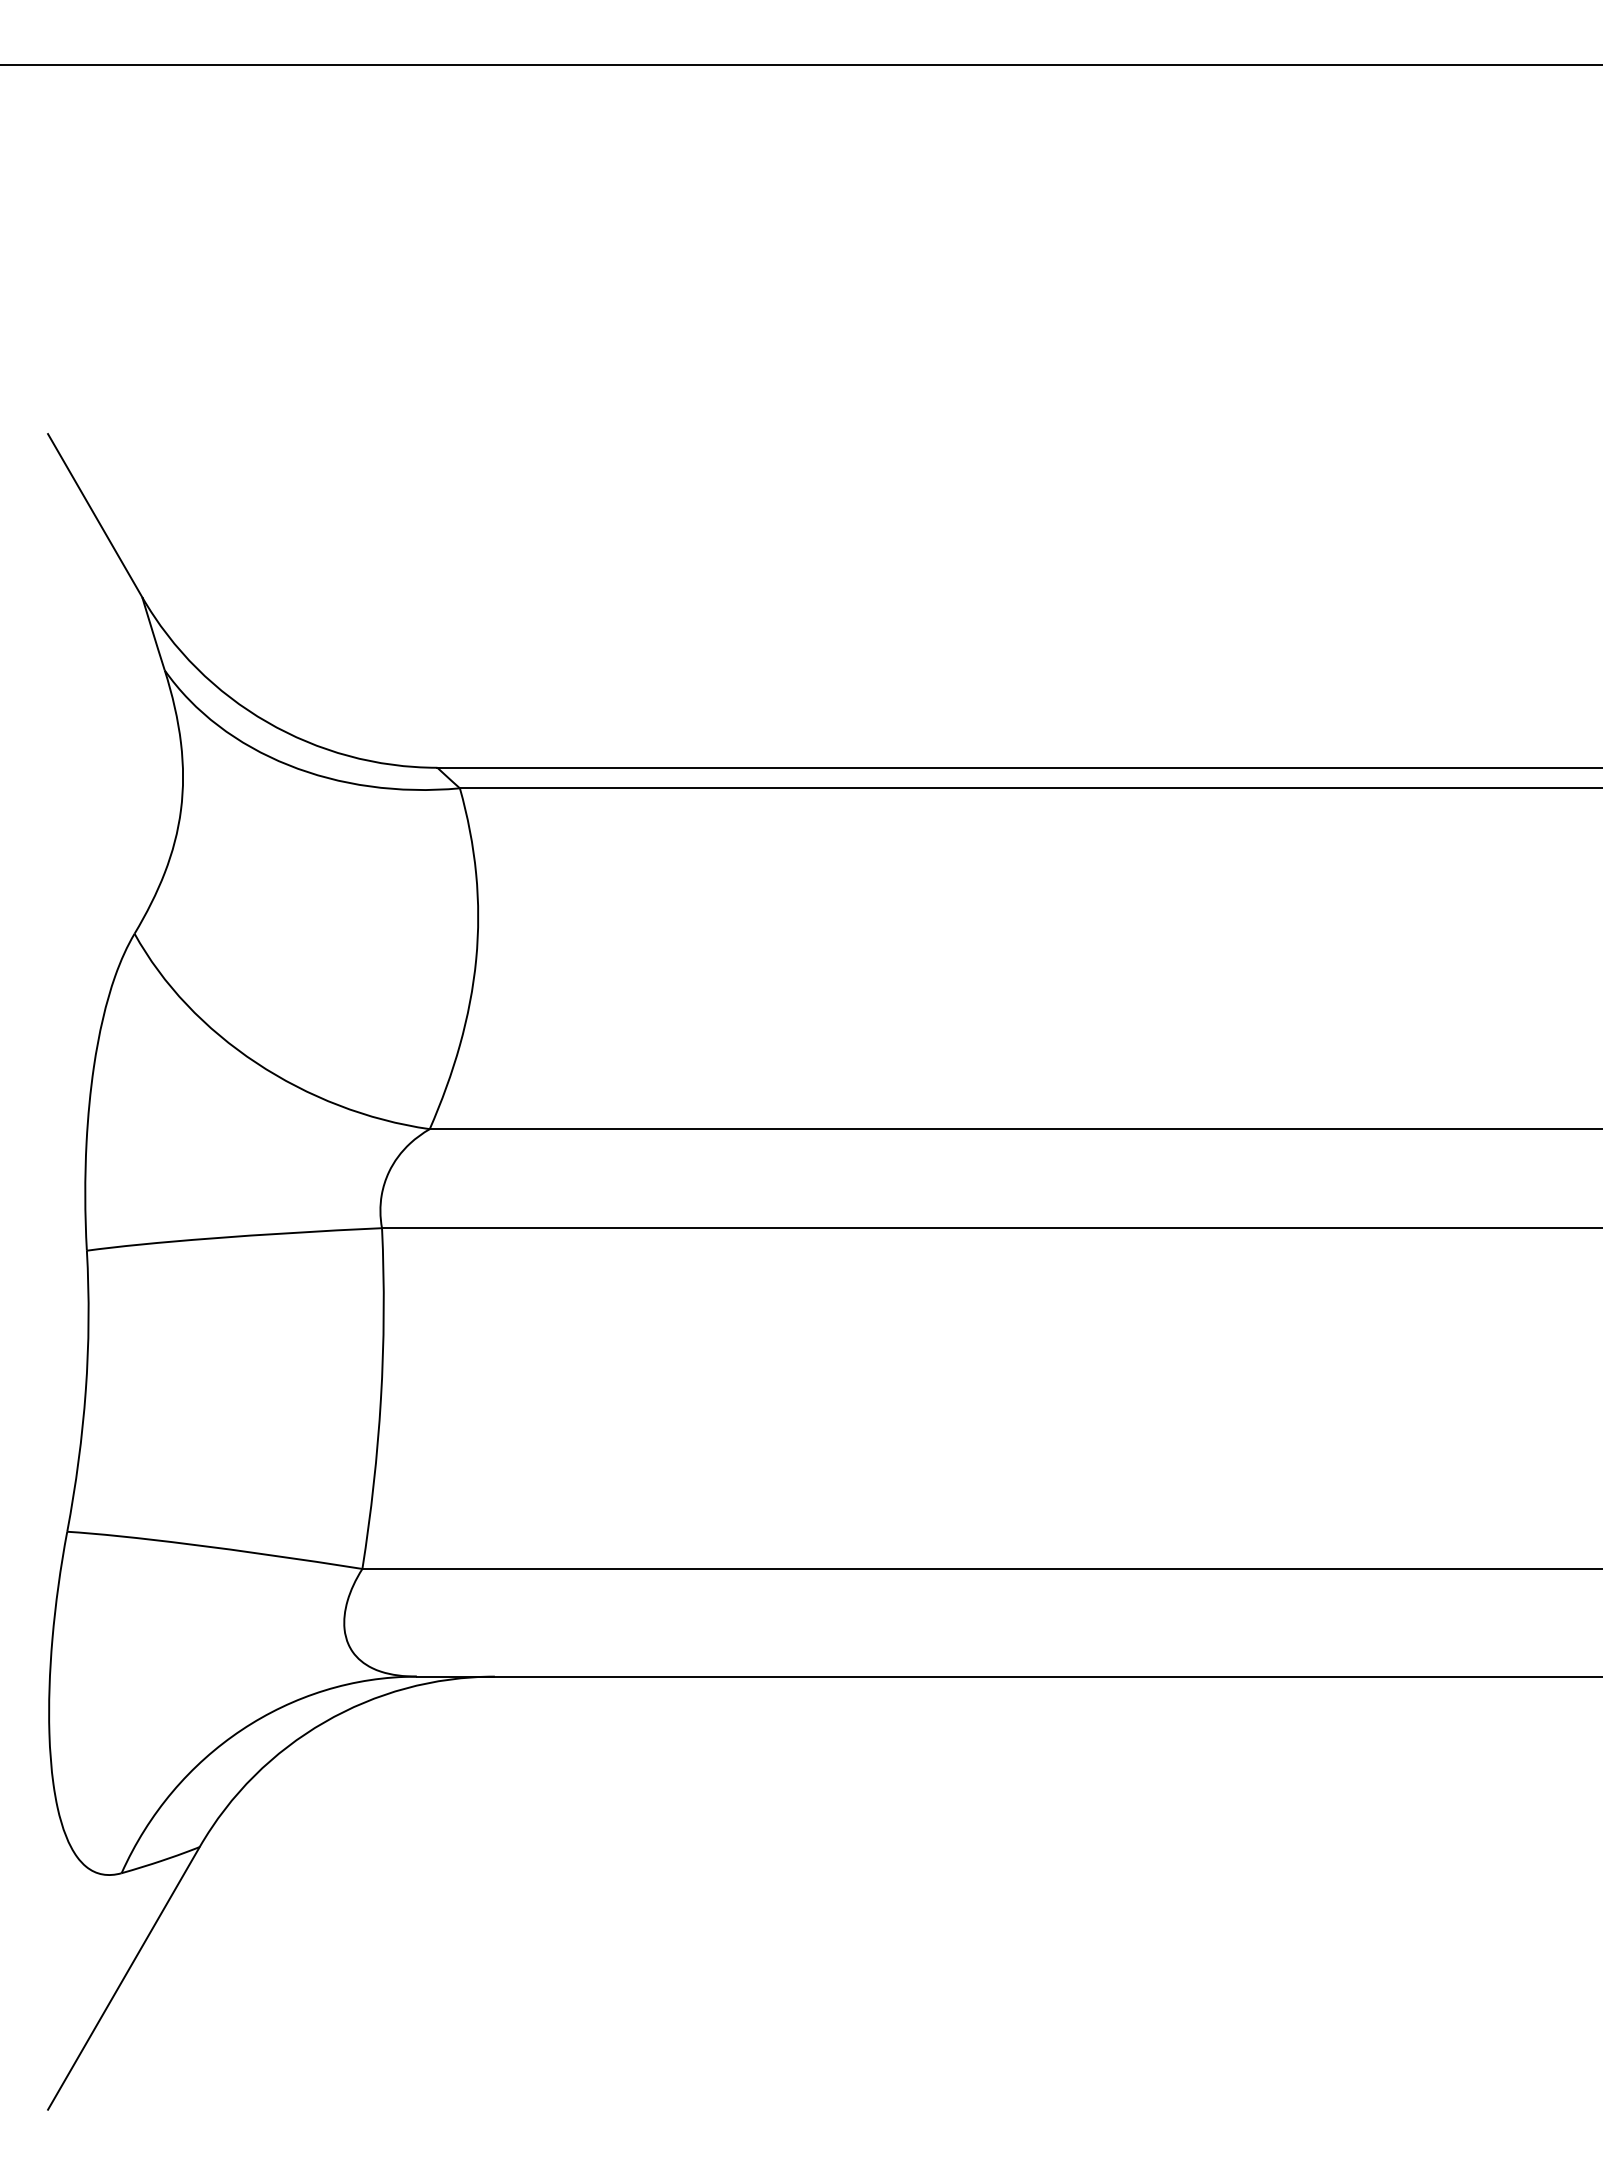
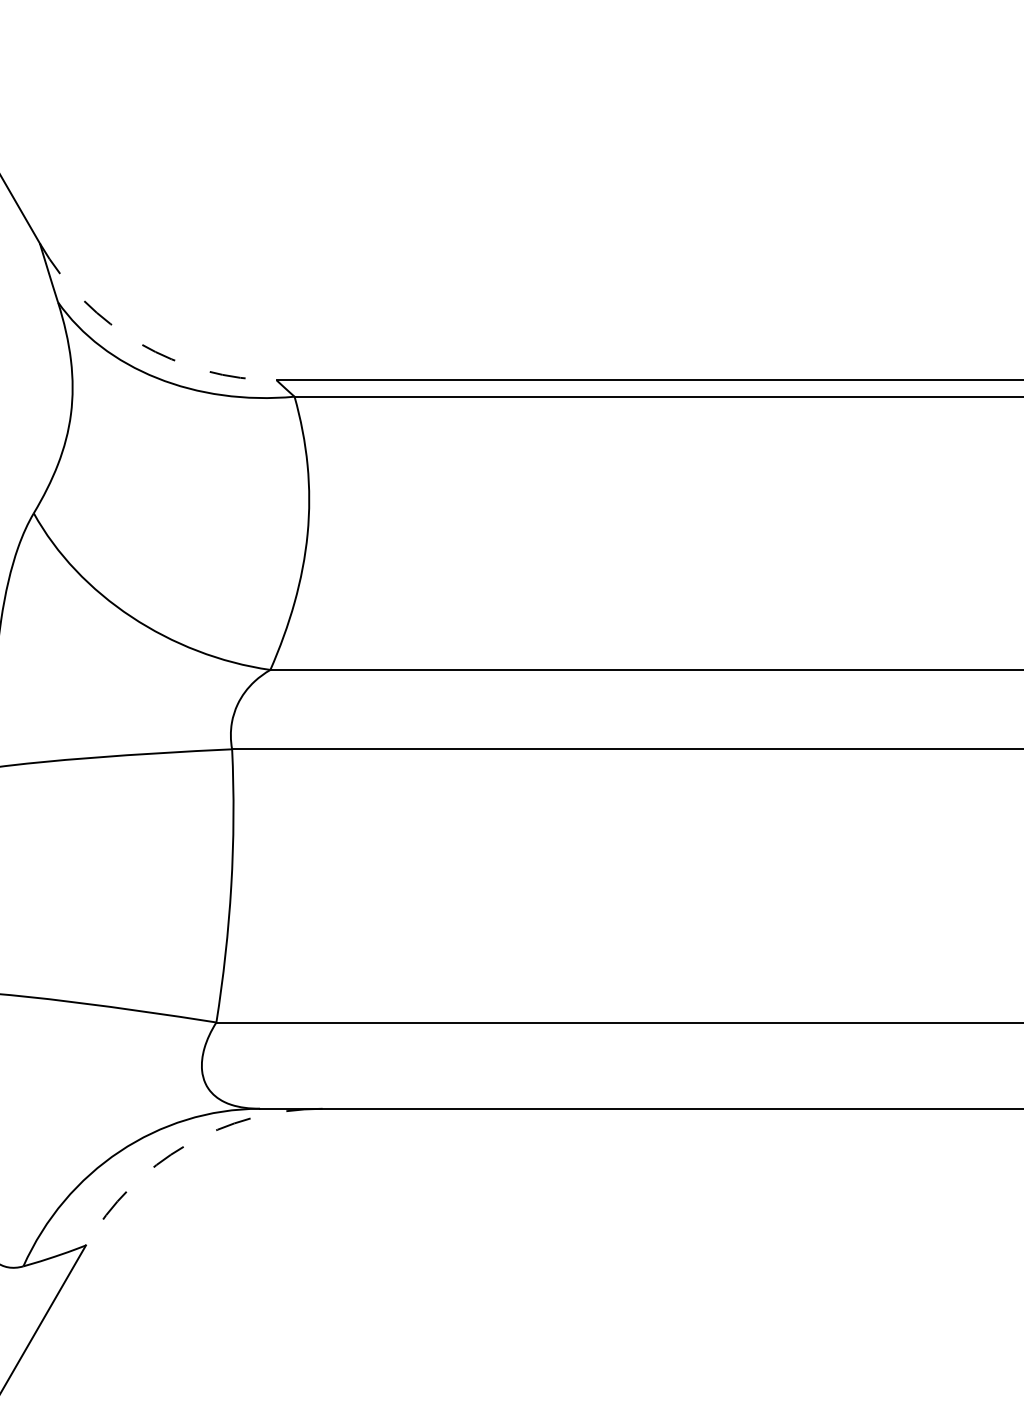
arc: (267, 722) -> (140, 343), solid -> dashed
arc: (324, 1722) -> (186, 1145), solid -> dashed

